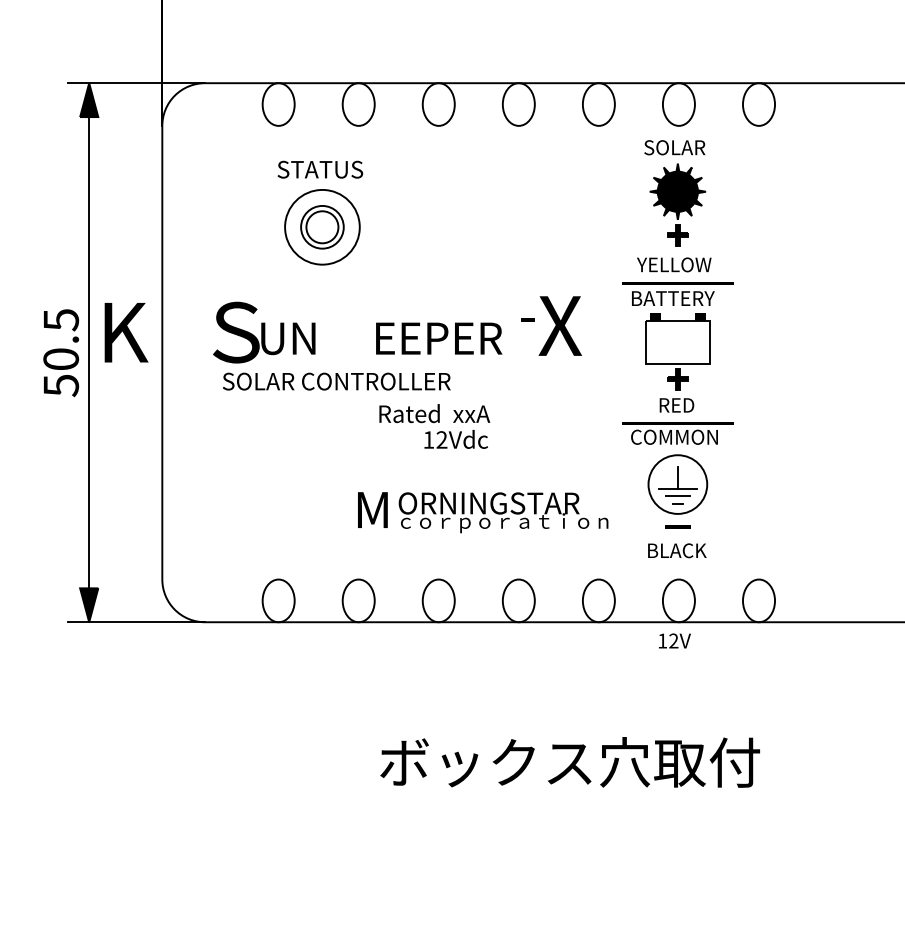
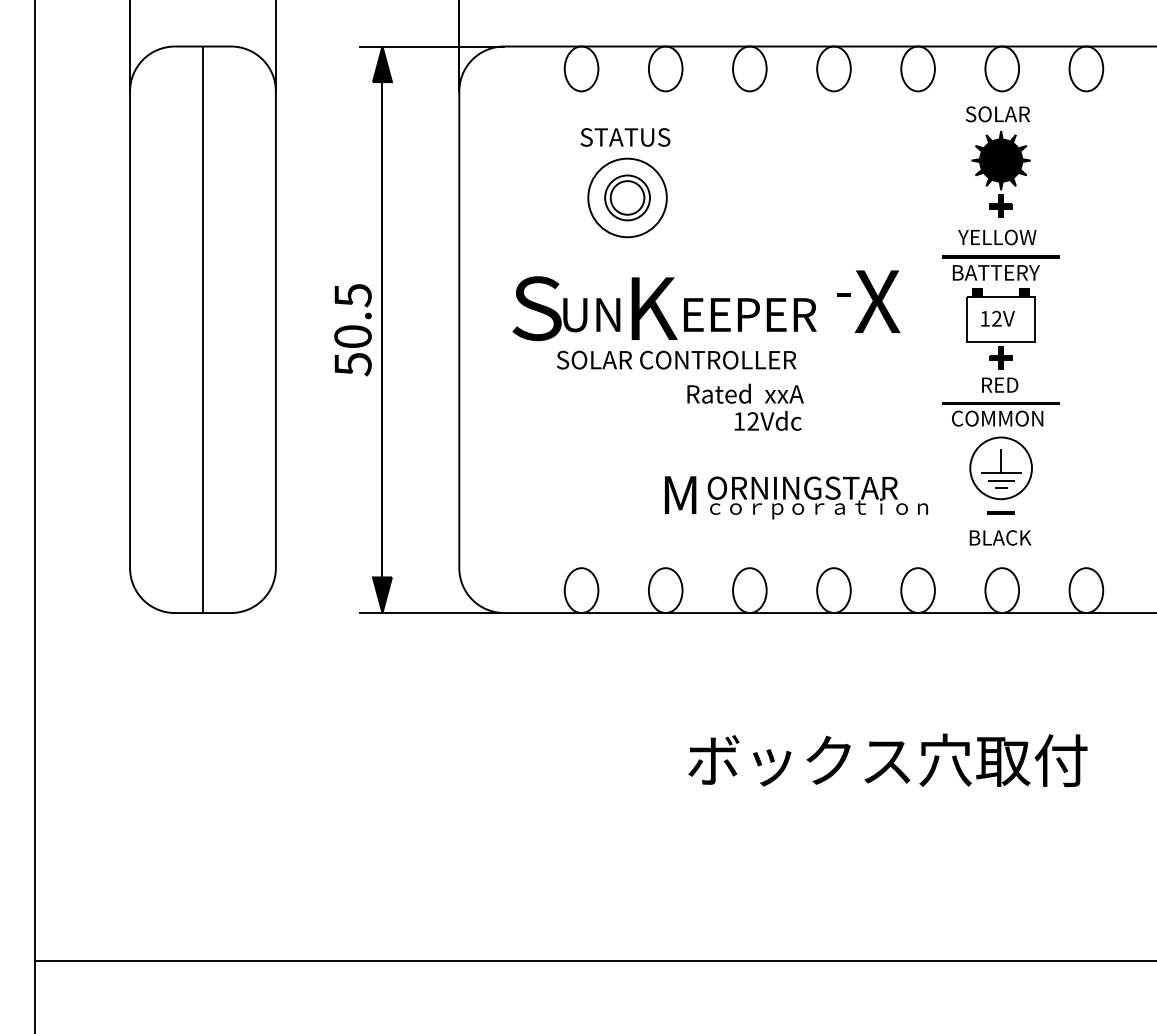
text: (126, 332) -> (654, 308), moved
text: (336, 381) -> (676, 359), moved
text: (674, 640) -> (997, 318), moved

